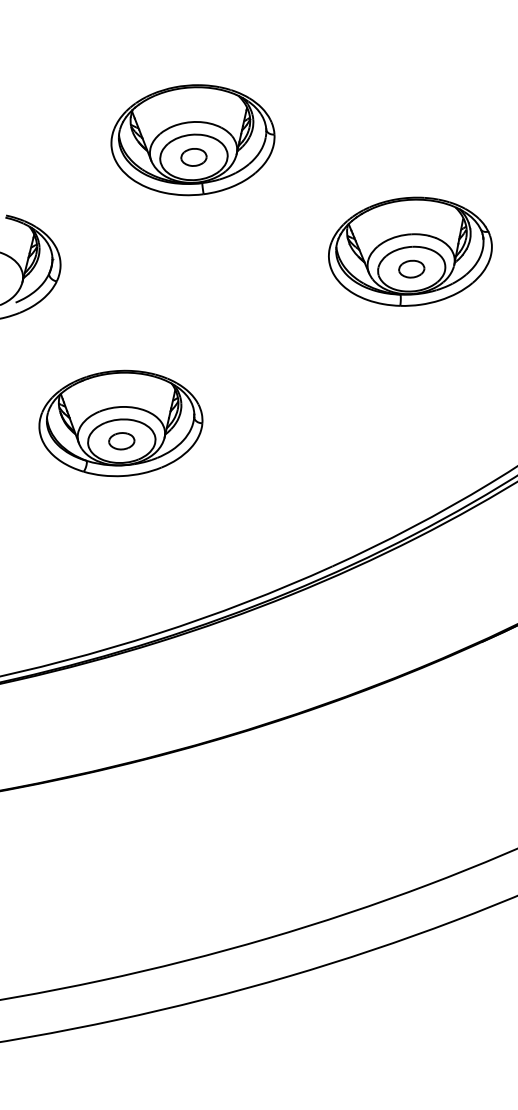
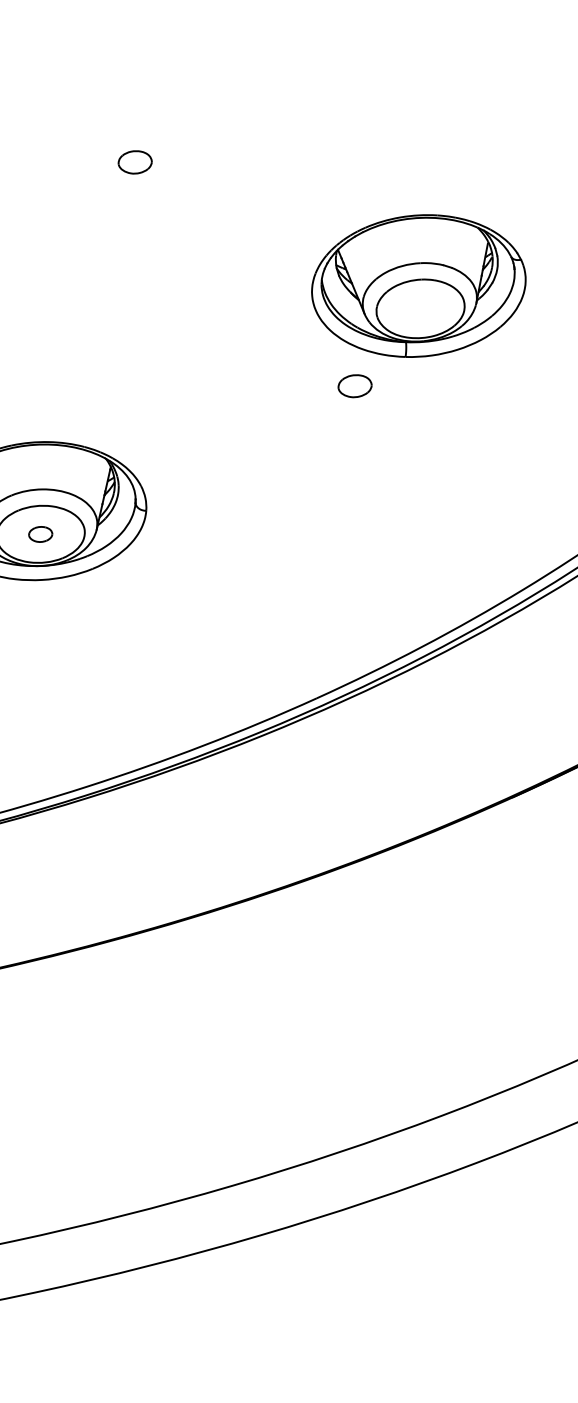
part: (192, 140) -> (133, 140), removed
part: (411, 268) -> (354, 385), moved
part: (121, 441) -> (40, 534), size x0.7

